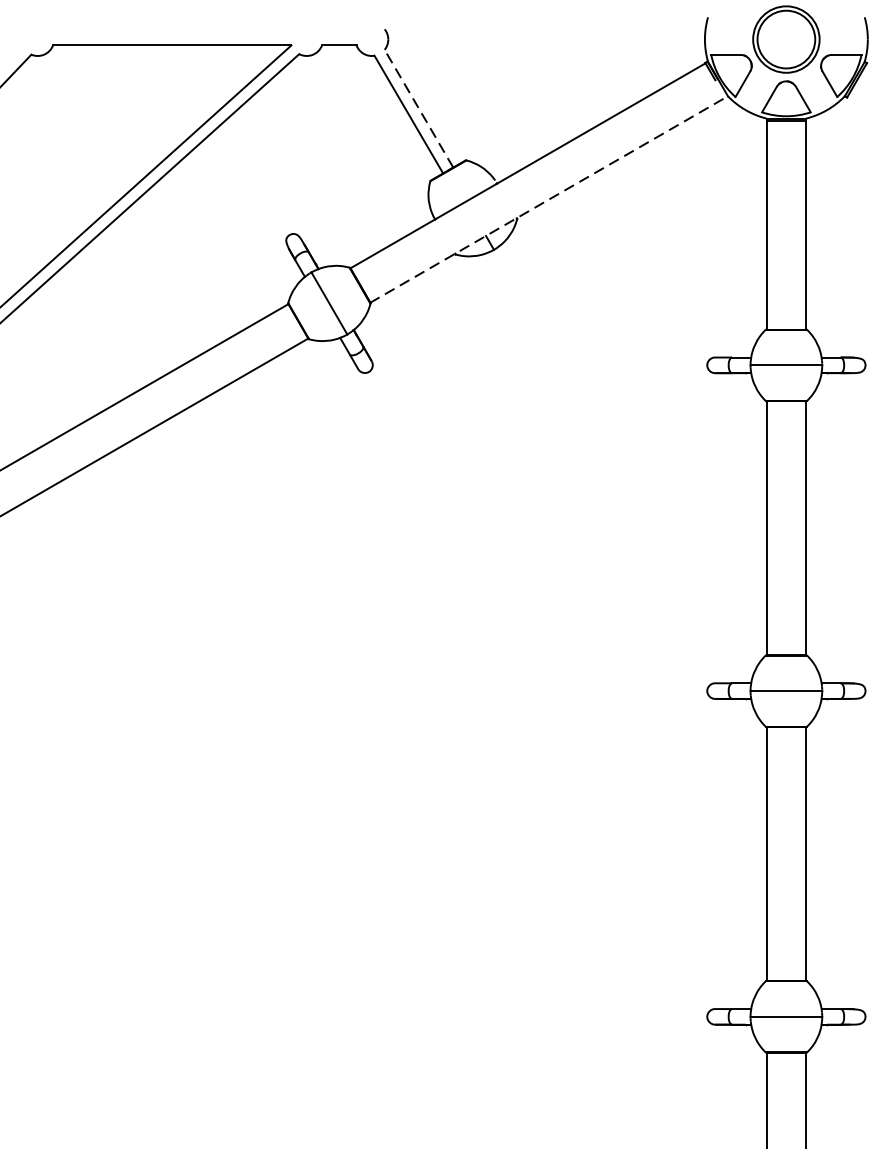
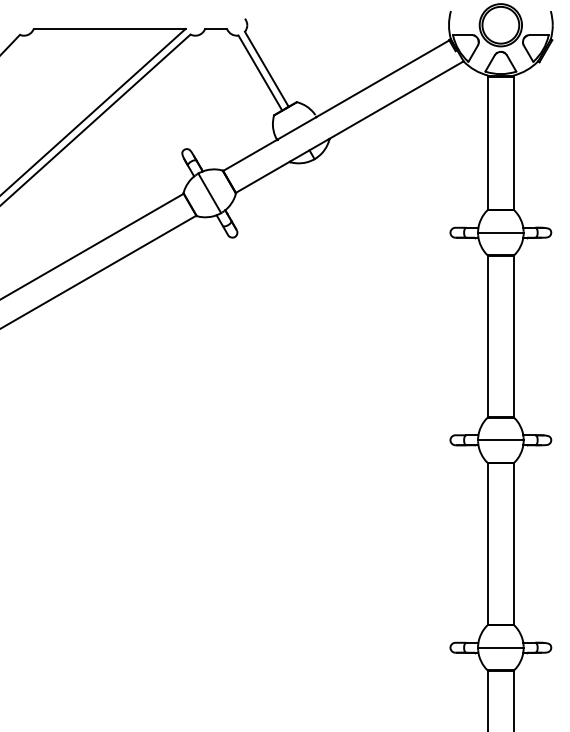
line: (418, 107) -> (266, 68), dashed -> solid
line: (548, 200) -> (349, 127), dashed -> solid

